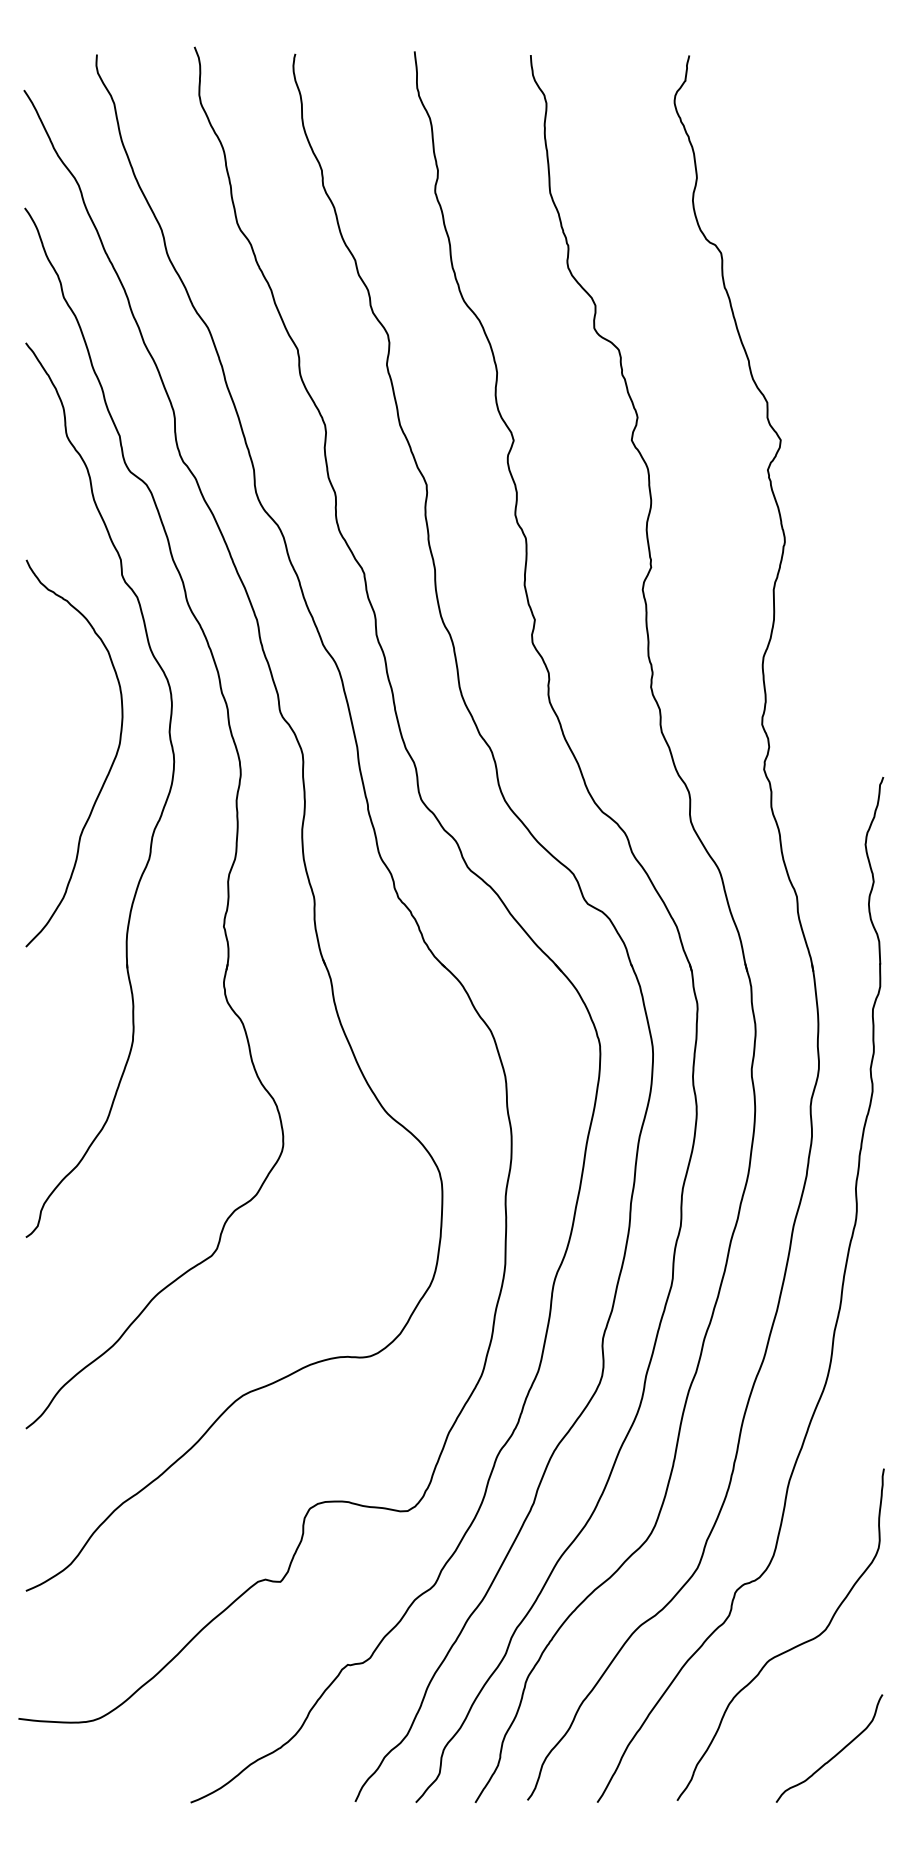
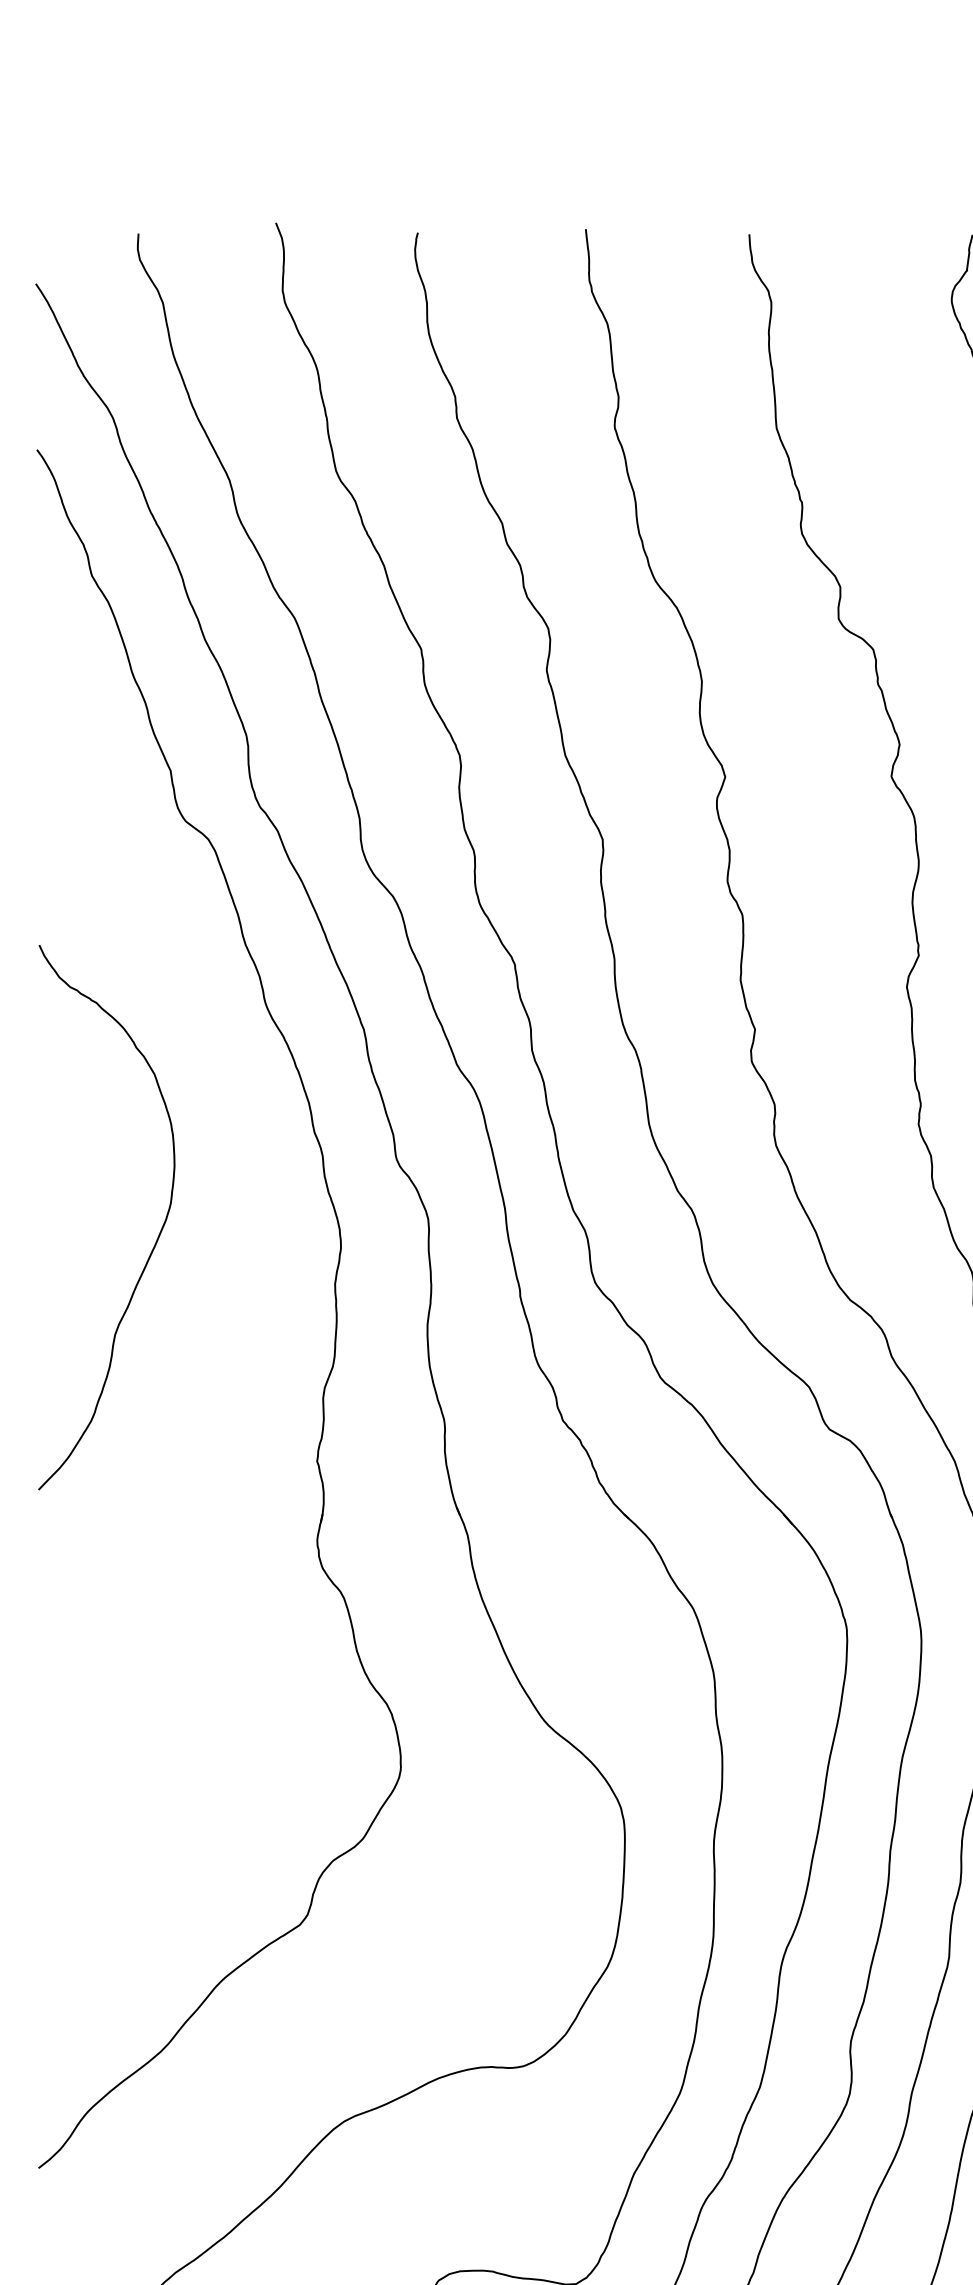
part: (162, 808) -> (230, 1295), removed

